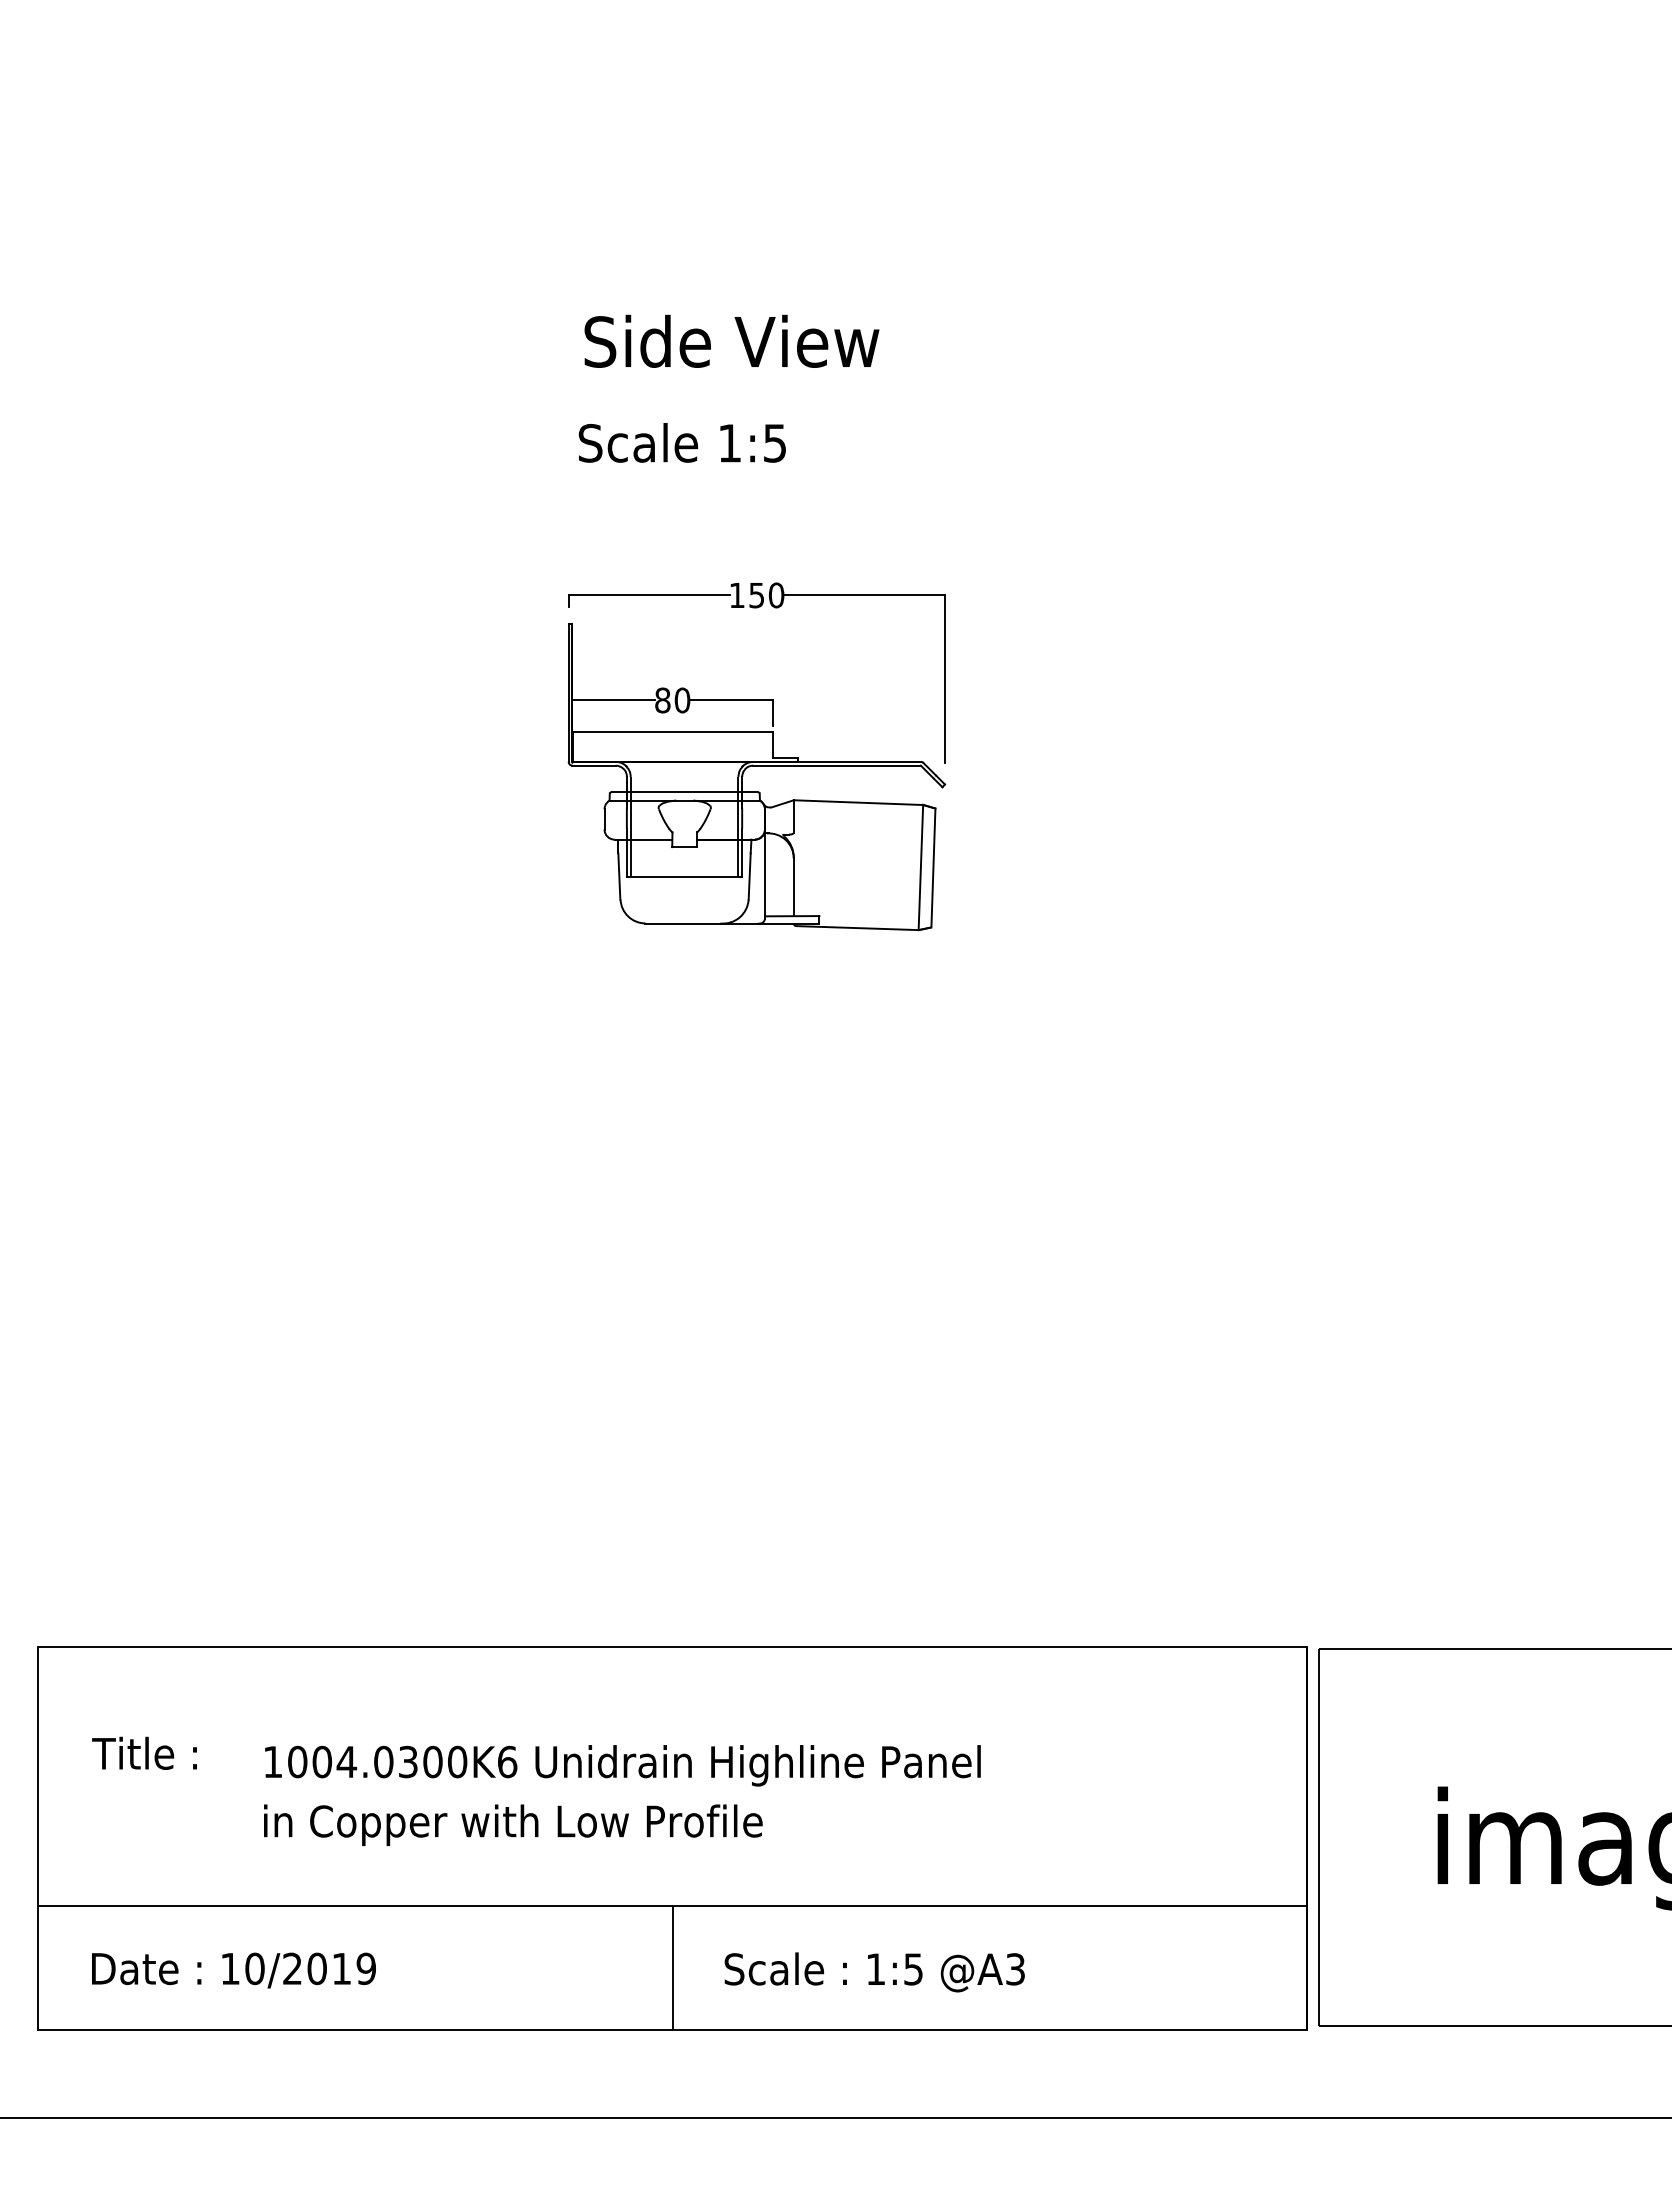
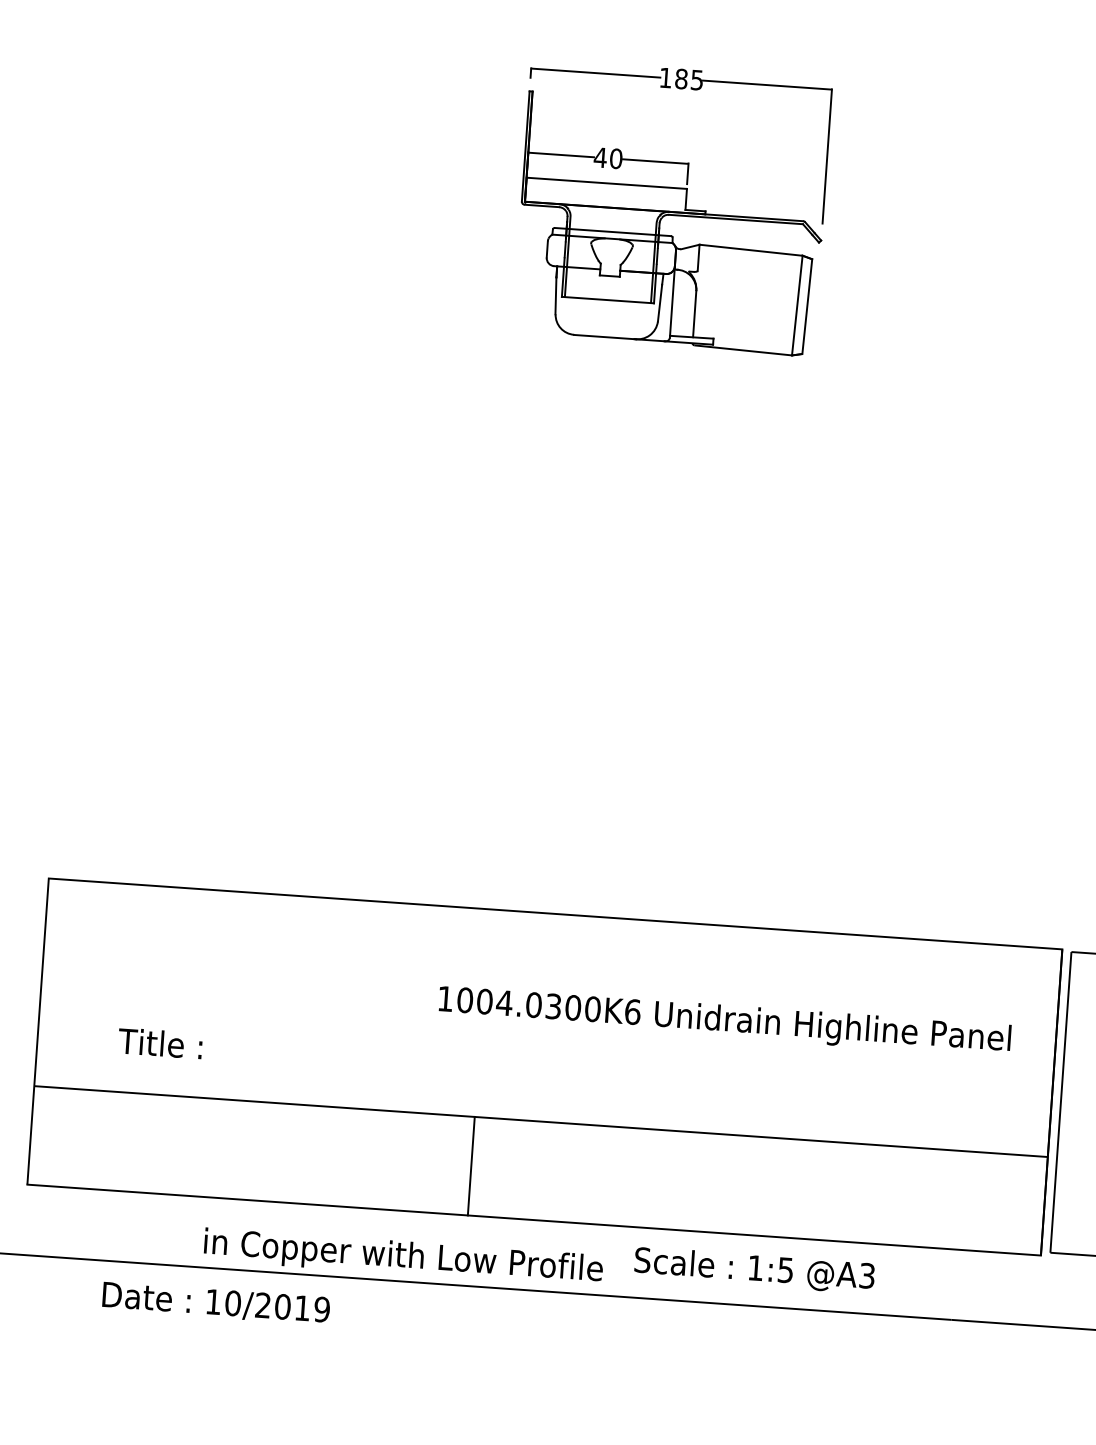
text: (766, 595) -> (689, 79), 150 -> 185
text: (662, 700) -> (600, 157), 80 -> 40
text: (144, 1752) -> (160, 1042), moved
text: (622, 1765) -> (724, 1021), moved
text: (513, 1824) -> (403, 1257), moved
line: (672, 1967) -> (471, 1165), moved
text: (233, 1970) -> (215, 1303), moved
text: (874, 1972) -> (754, 1270), moved

